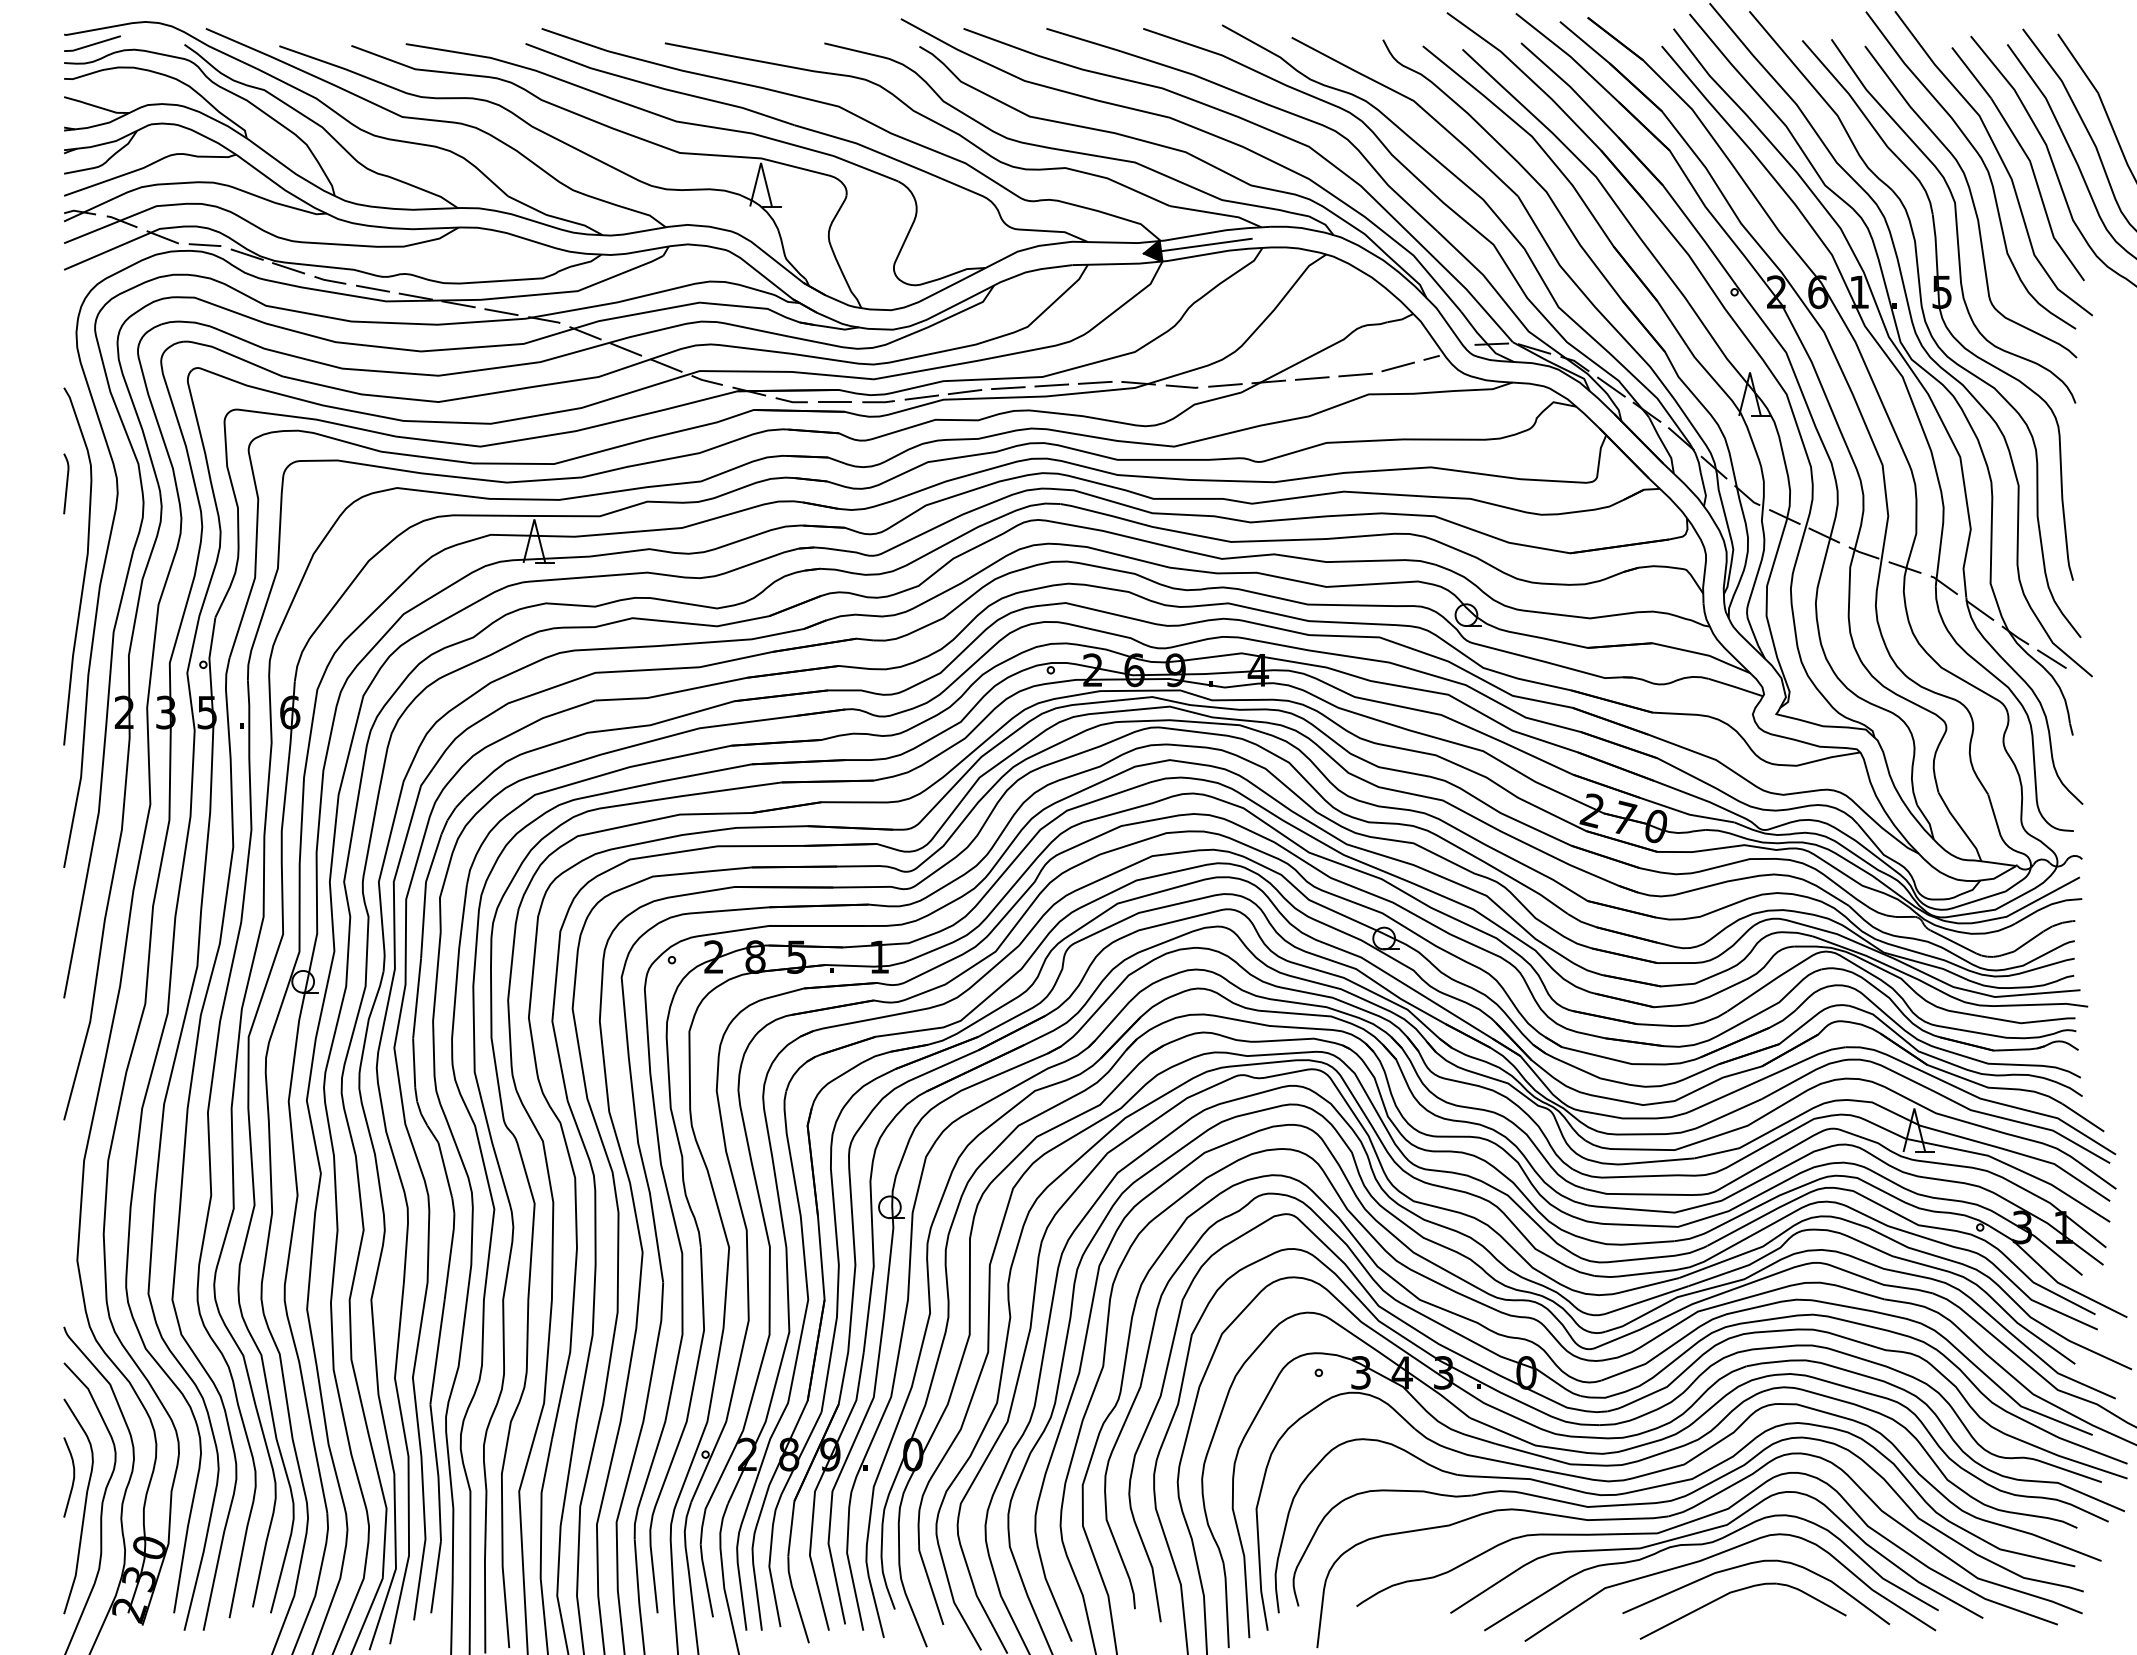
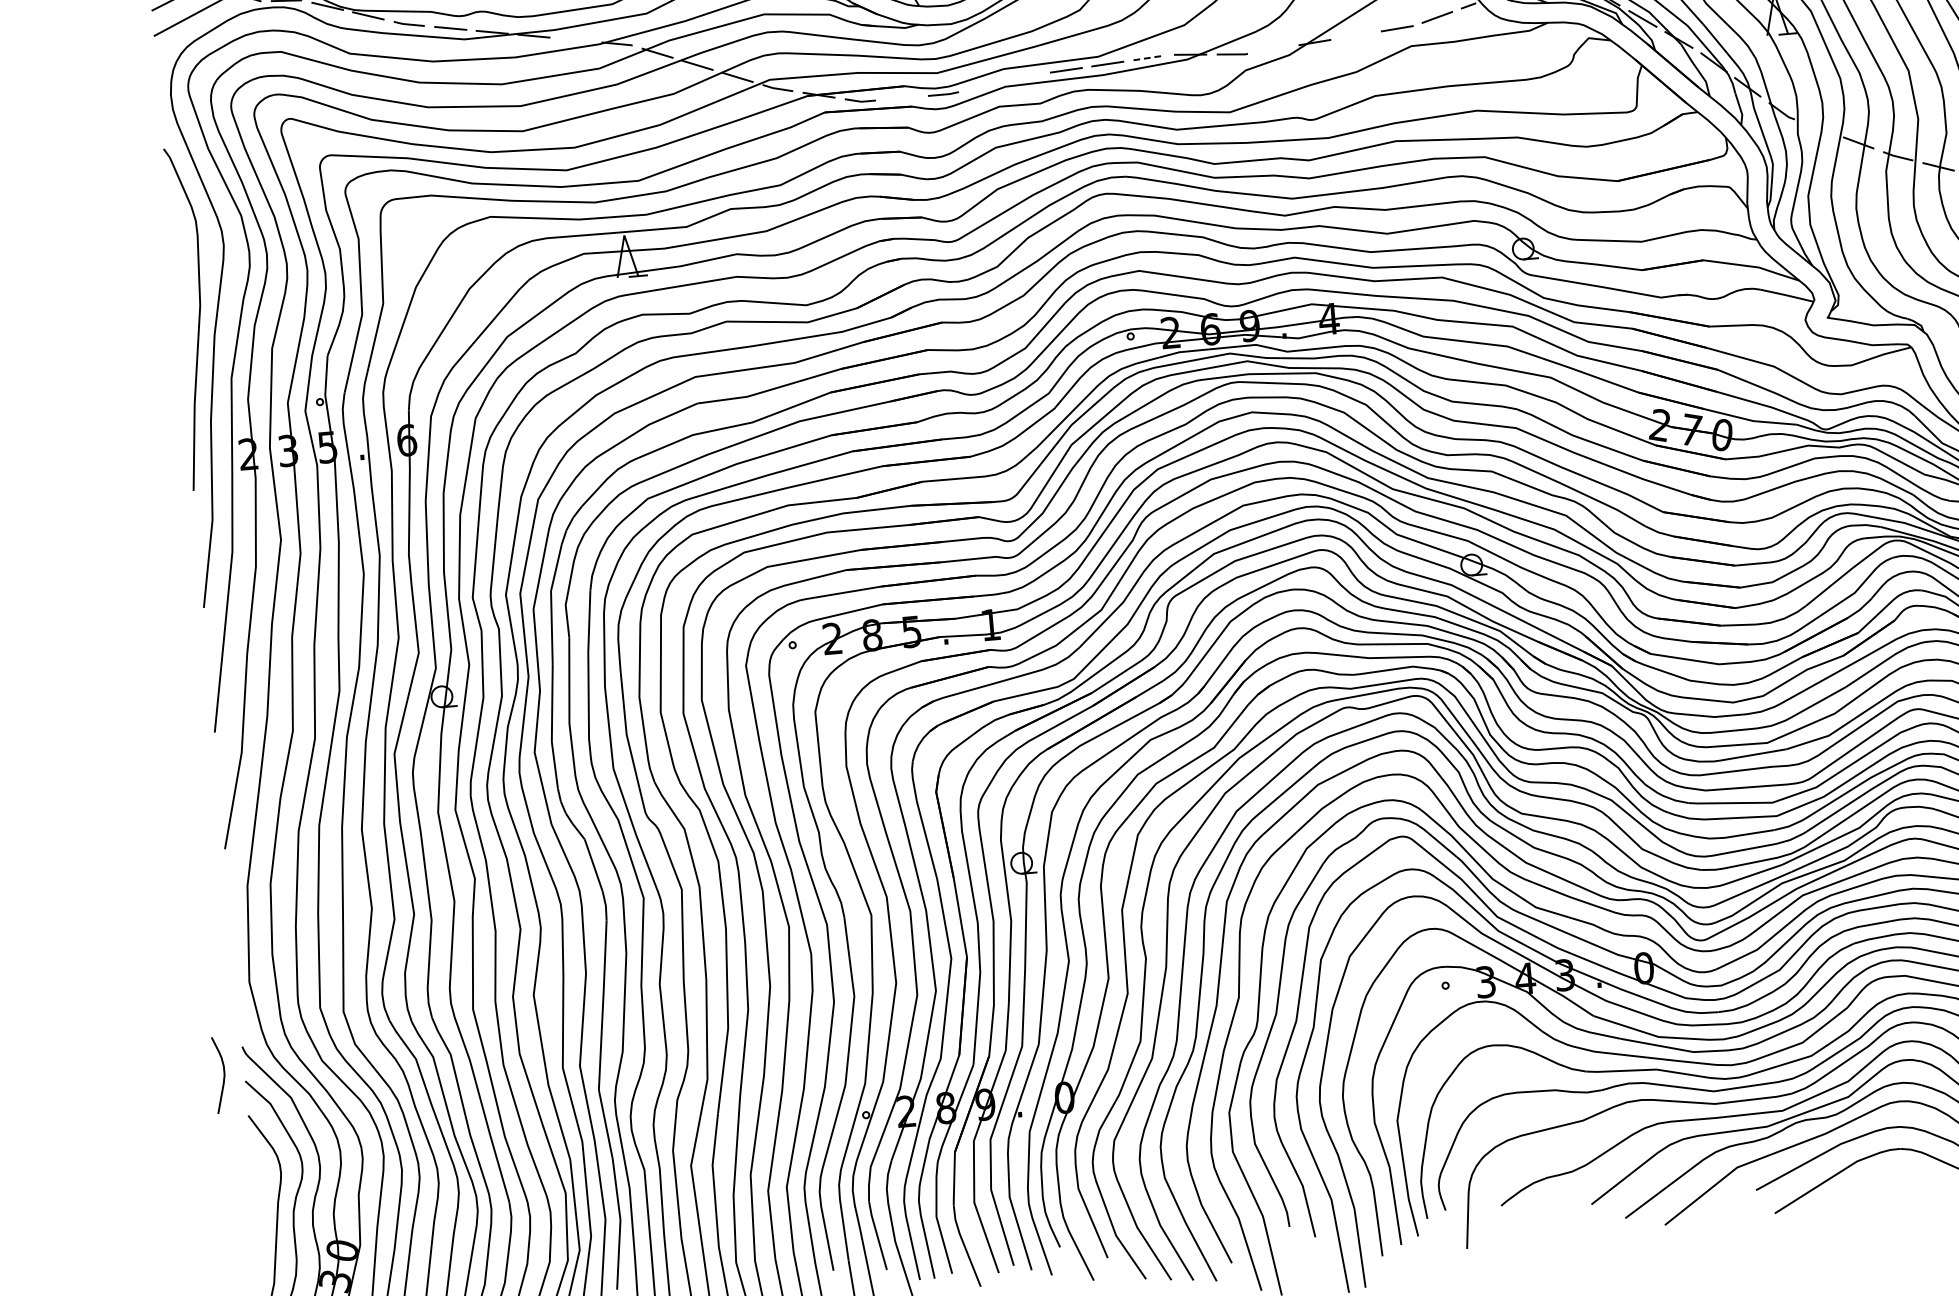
line: (501, 312) -> (575, 40), removed
line: (1311, 378) -> (1355, 35), removed
line: (1095, 382) -> (1149, 57), solid -> dashed
line: (1225, 385) -> (1273, 49), removed
line: (964, 392) -> (1024, 78), removed
line: (921, 397) -> (984, 86), removed
line: (834, 402) -> (901, 98), removed
curve: (66, 483) -> (174, 240), removed
line: (1784, 516) -> (1819, 128), removed
curve: (72, 1479) -> (223, 1076), moved

